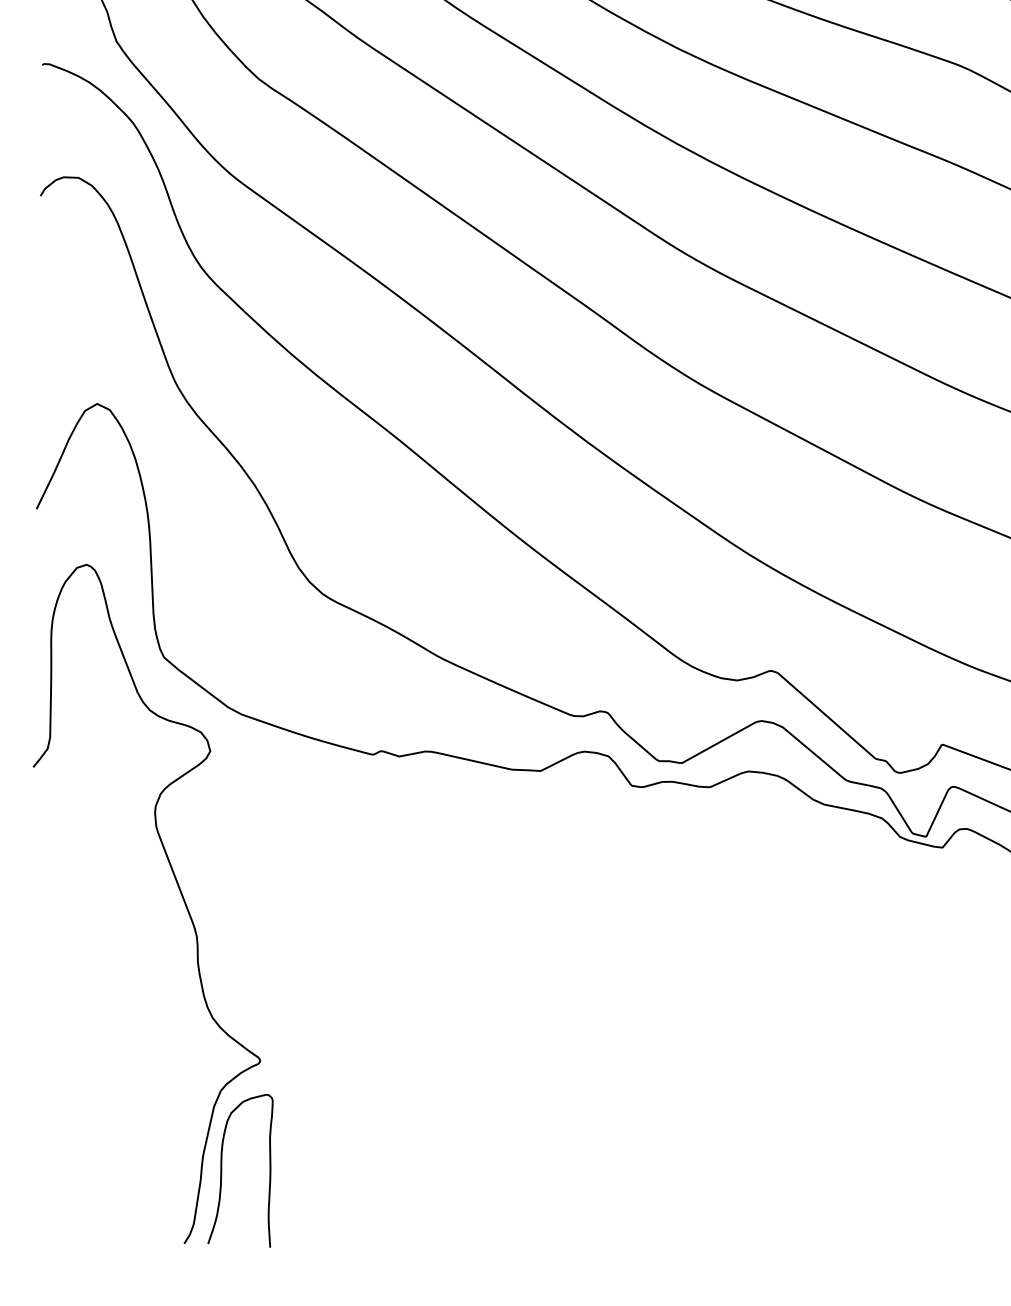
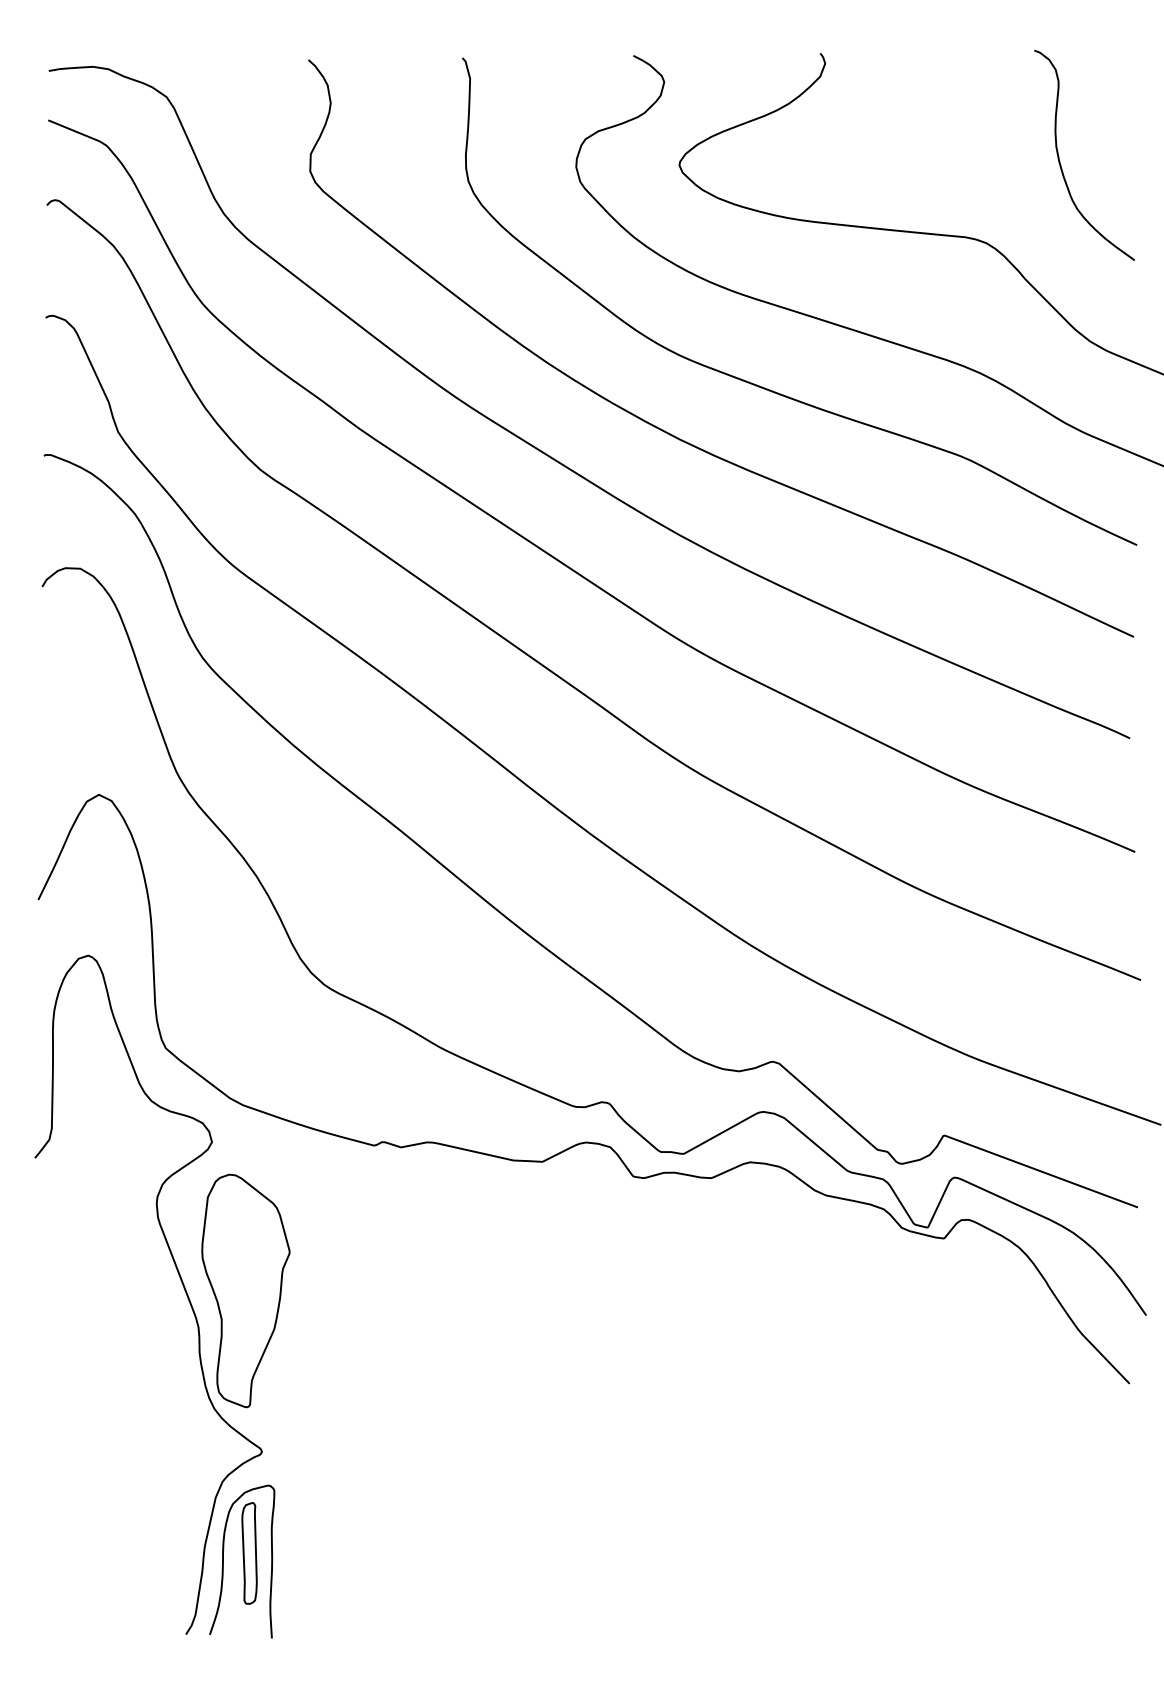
part: (243, 899) -> (245, 1290), added
part: (247, 1162) -> (249, 1553), added

